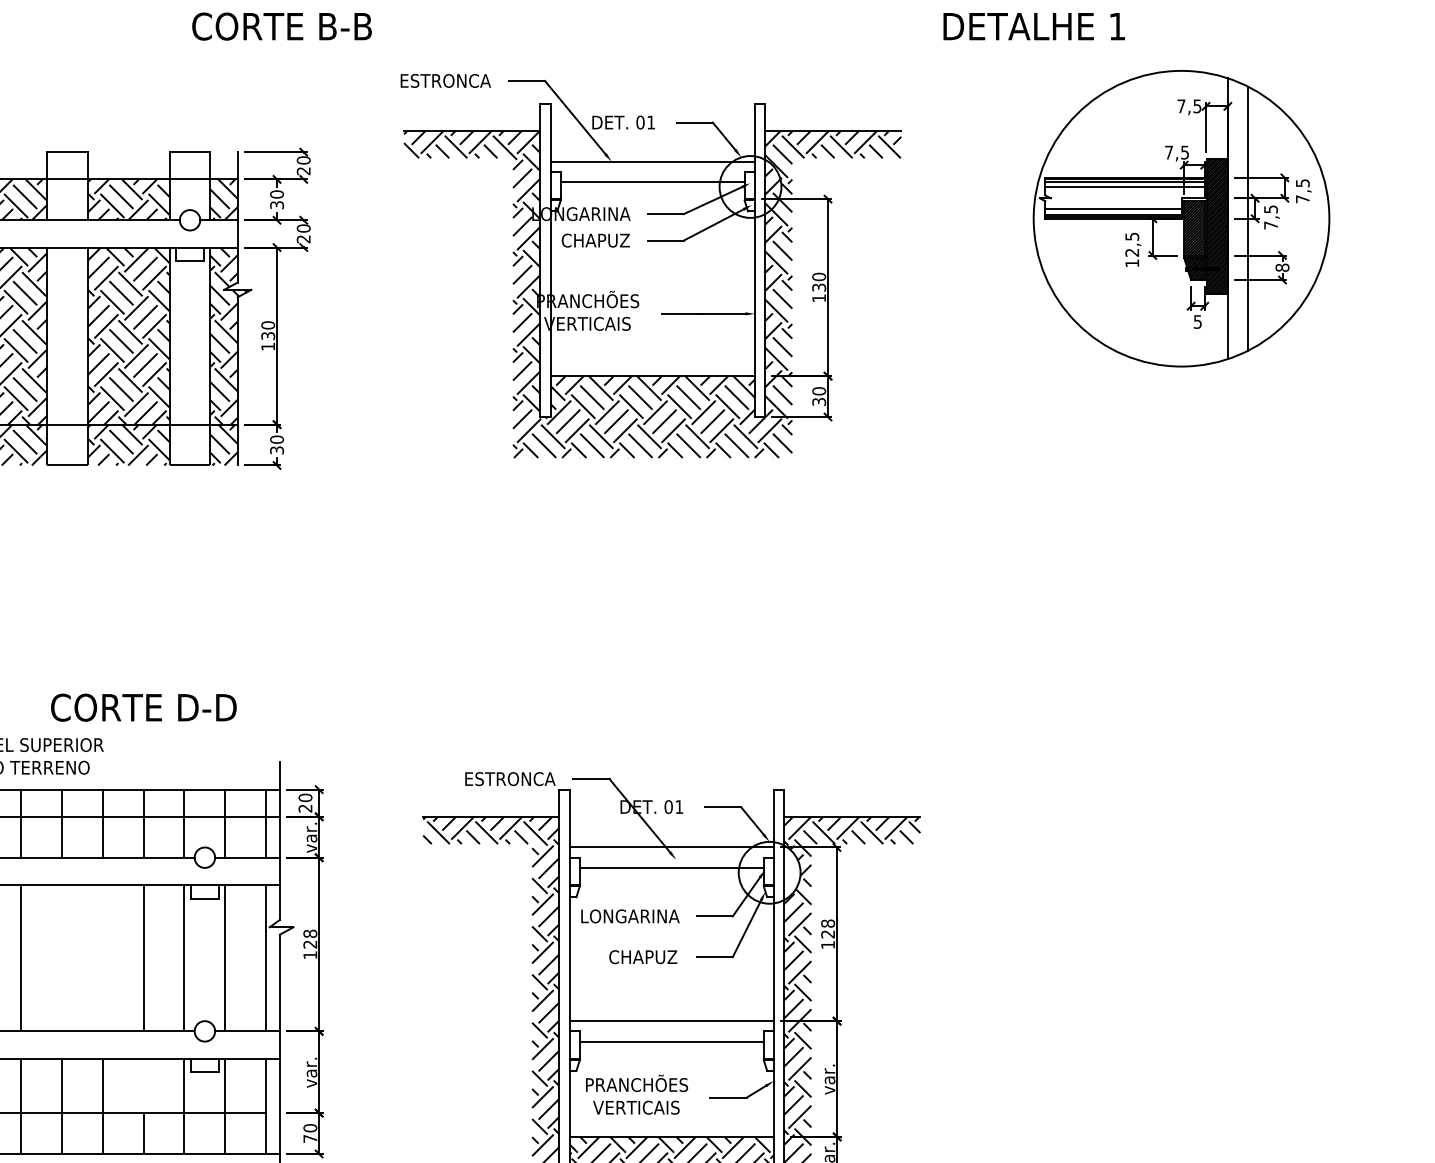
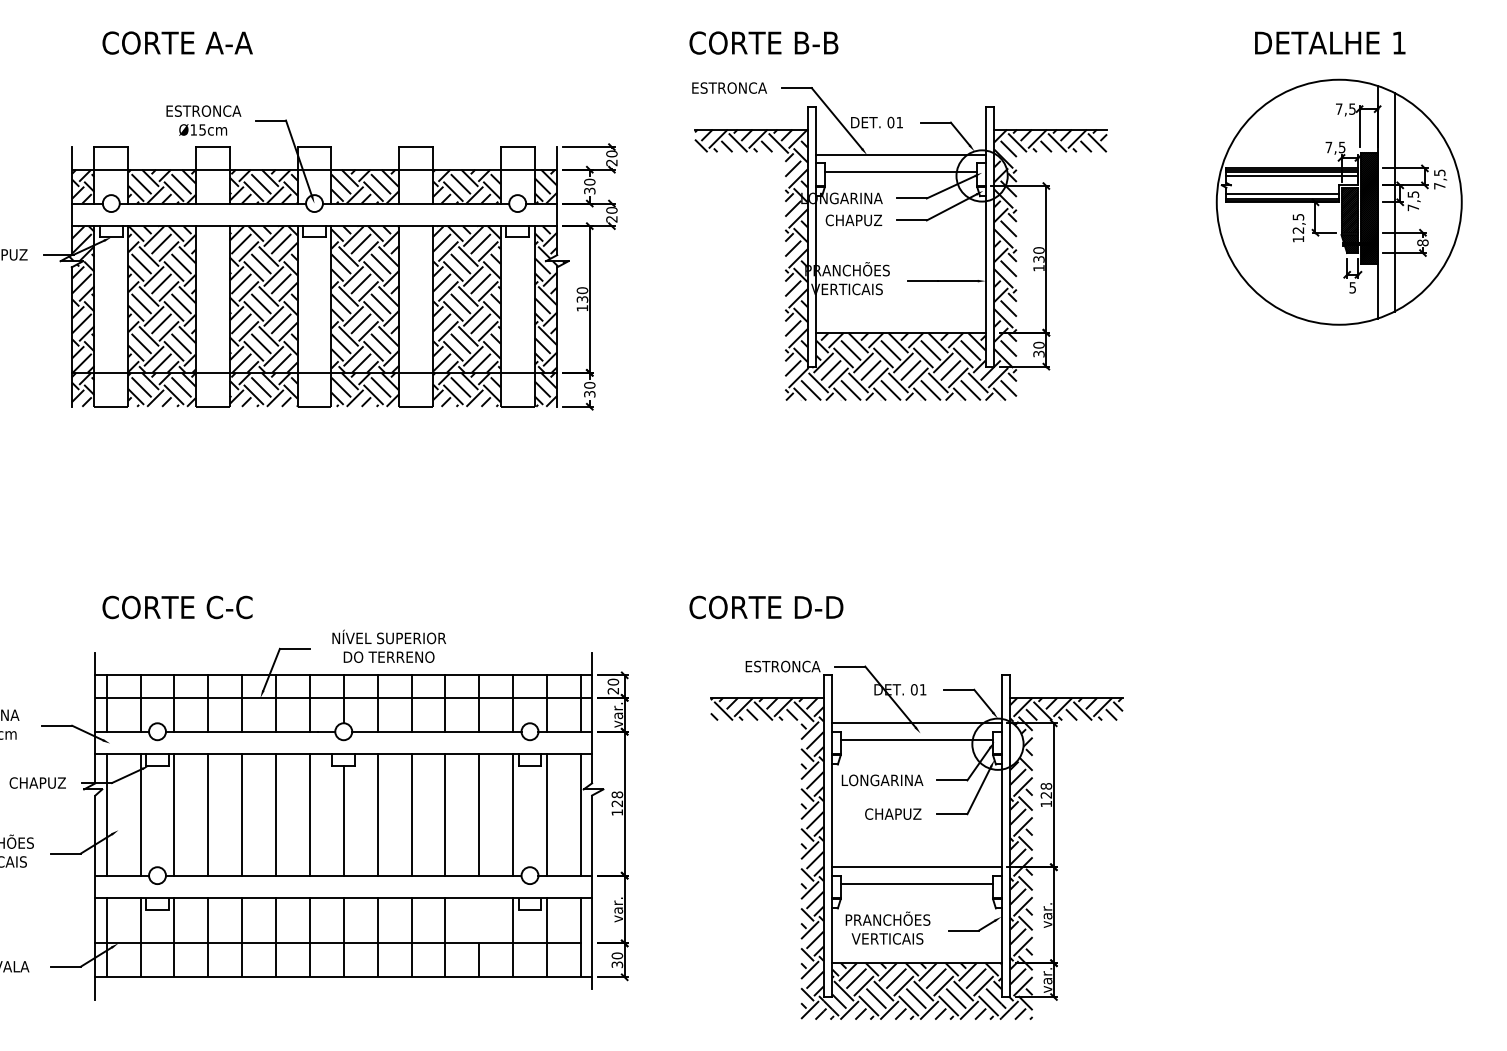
text: (281, 25) -> (763, 42), moved
text: (1034, 25) -> (1330, 42), moved
text: (143, 707) -> (766, 607), moved
line: (61, 957) -> (411, 814), added
line: (102, 957) -> (445, 814), added
text: (310, 1138) -> (617, 964), 70 -> 30

